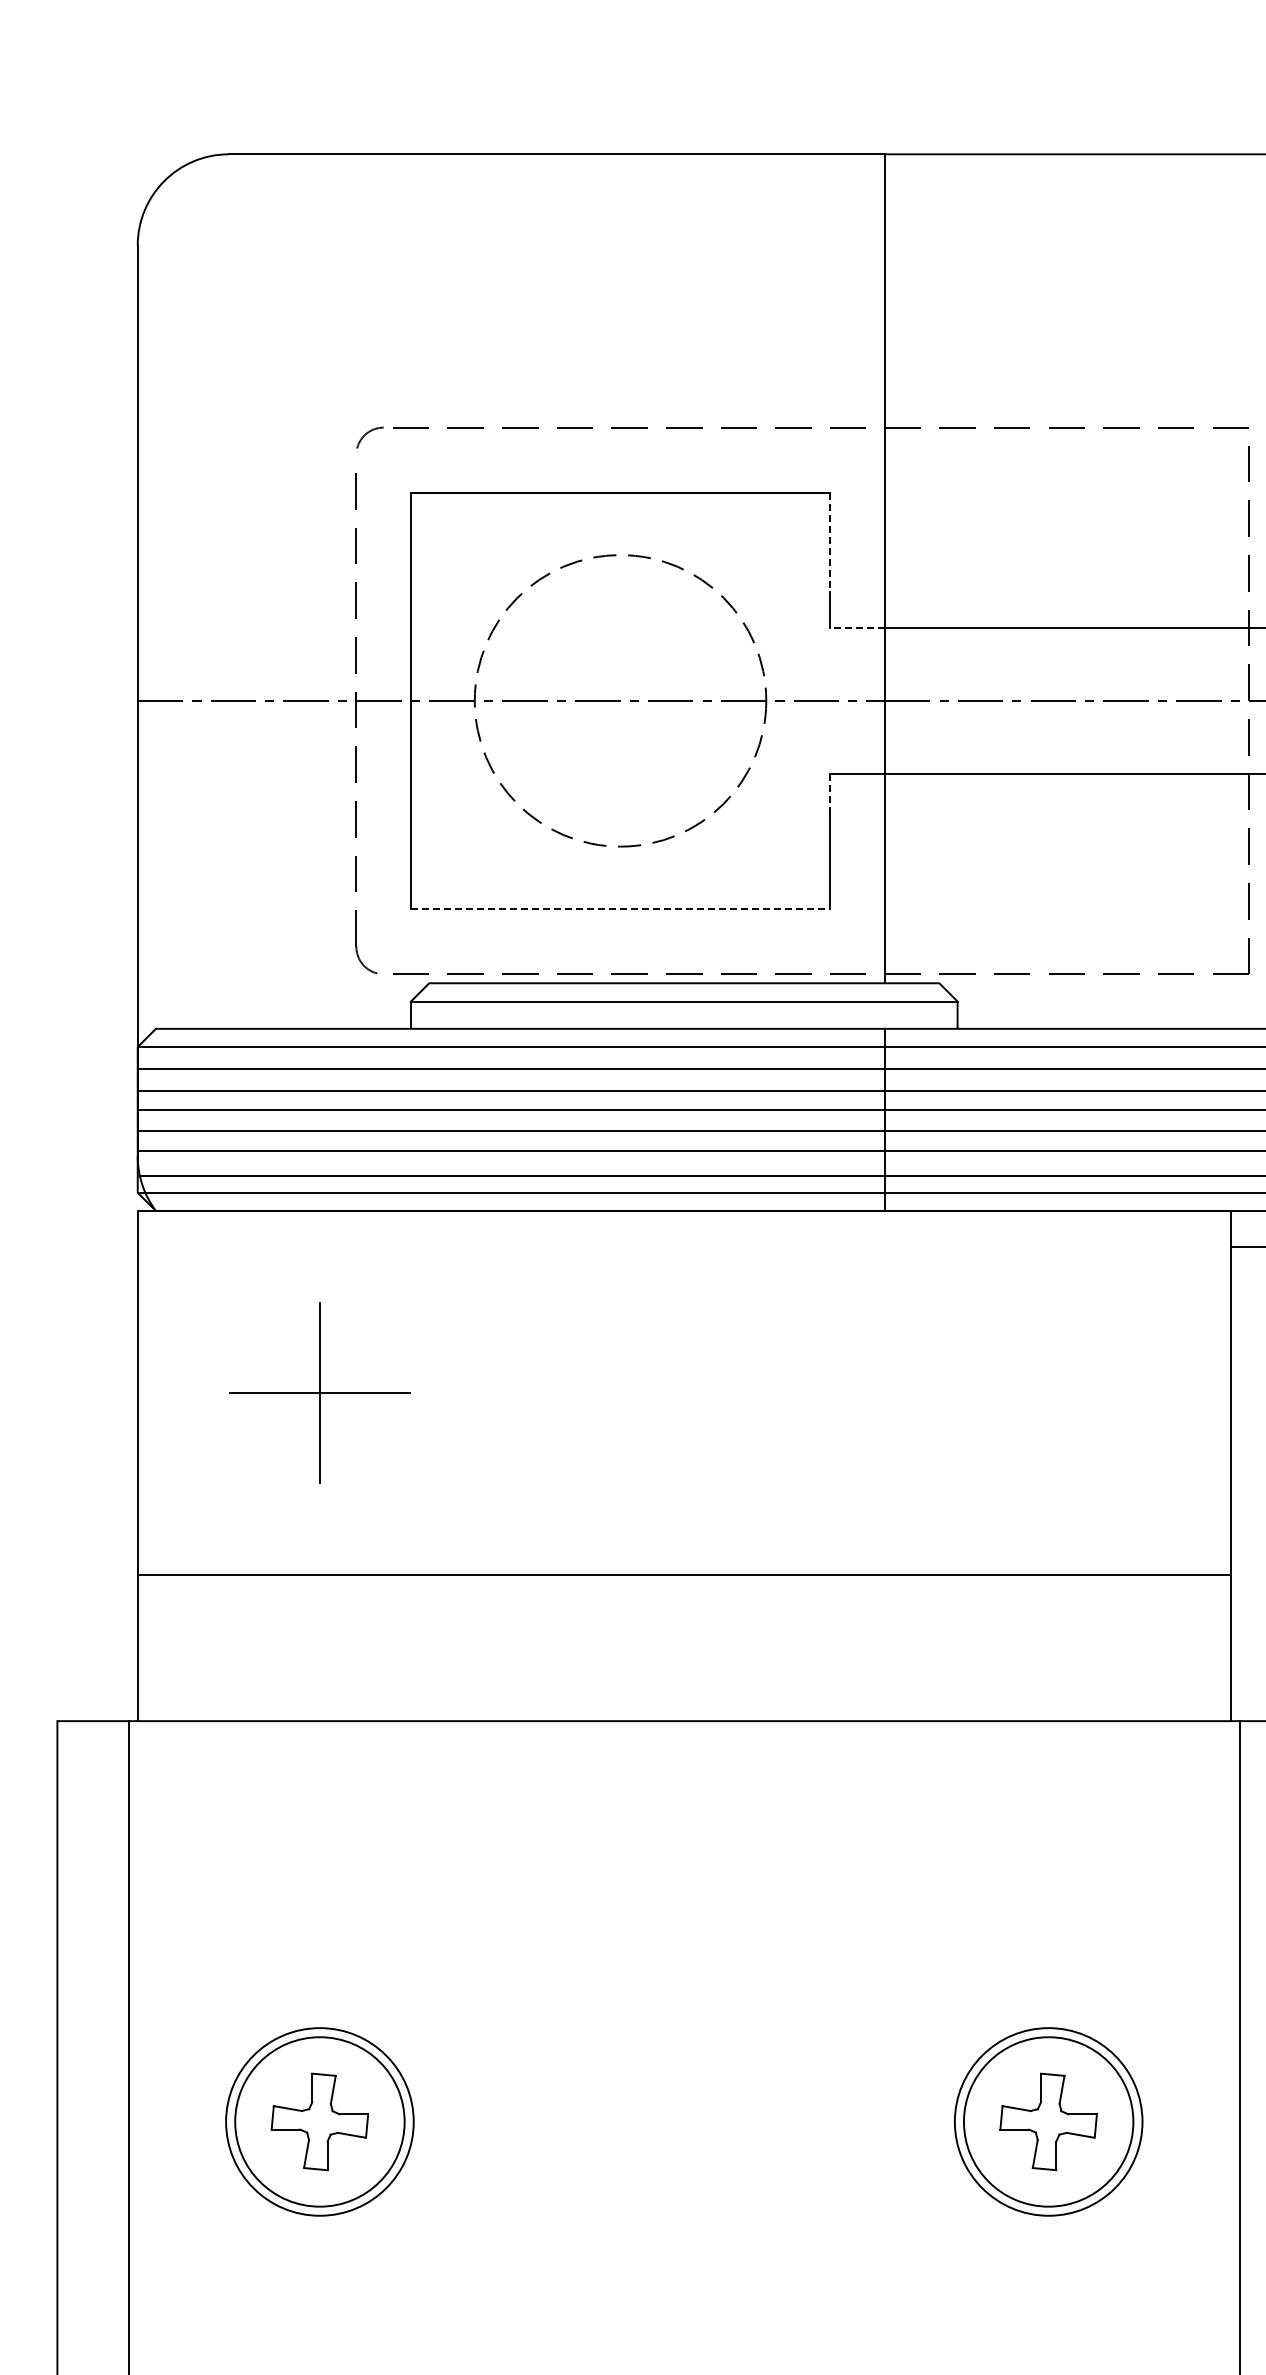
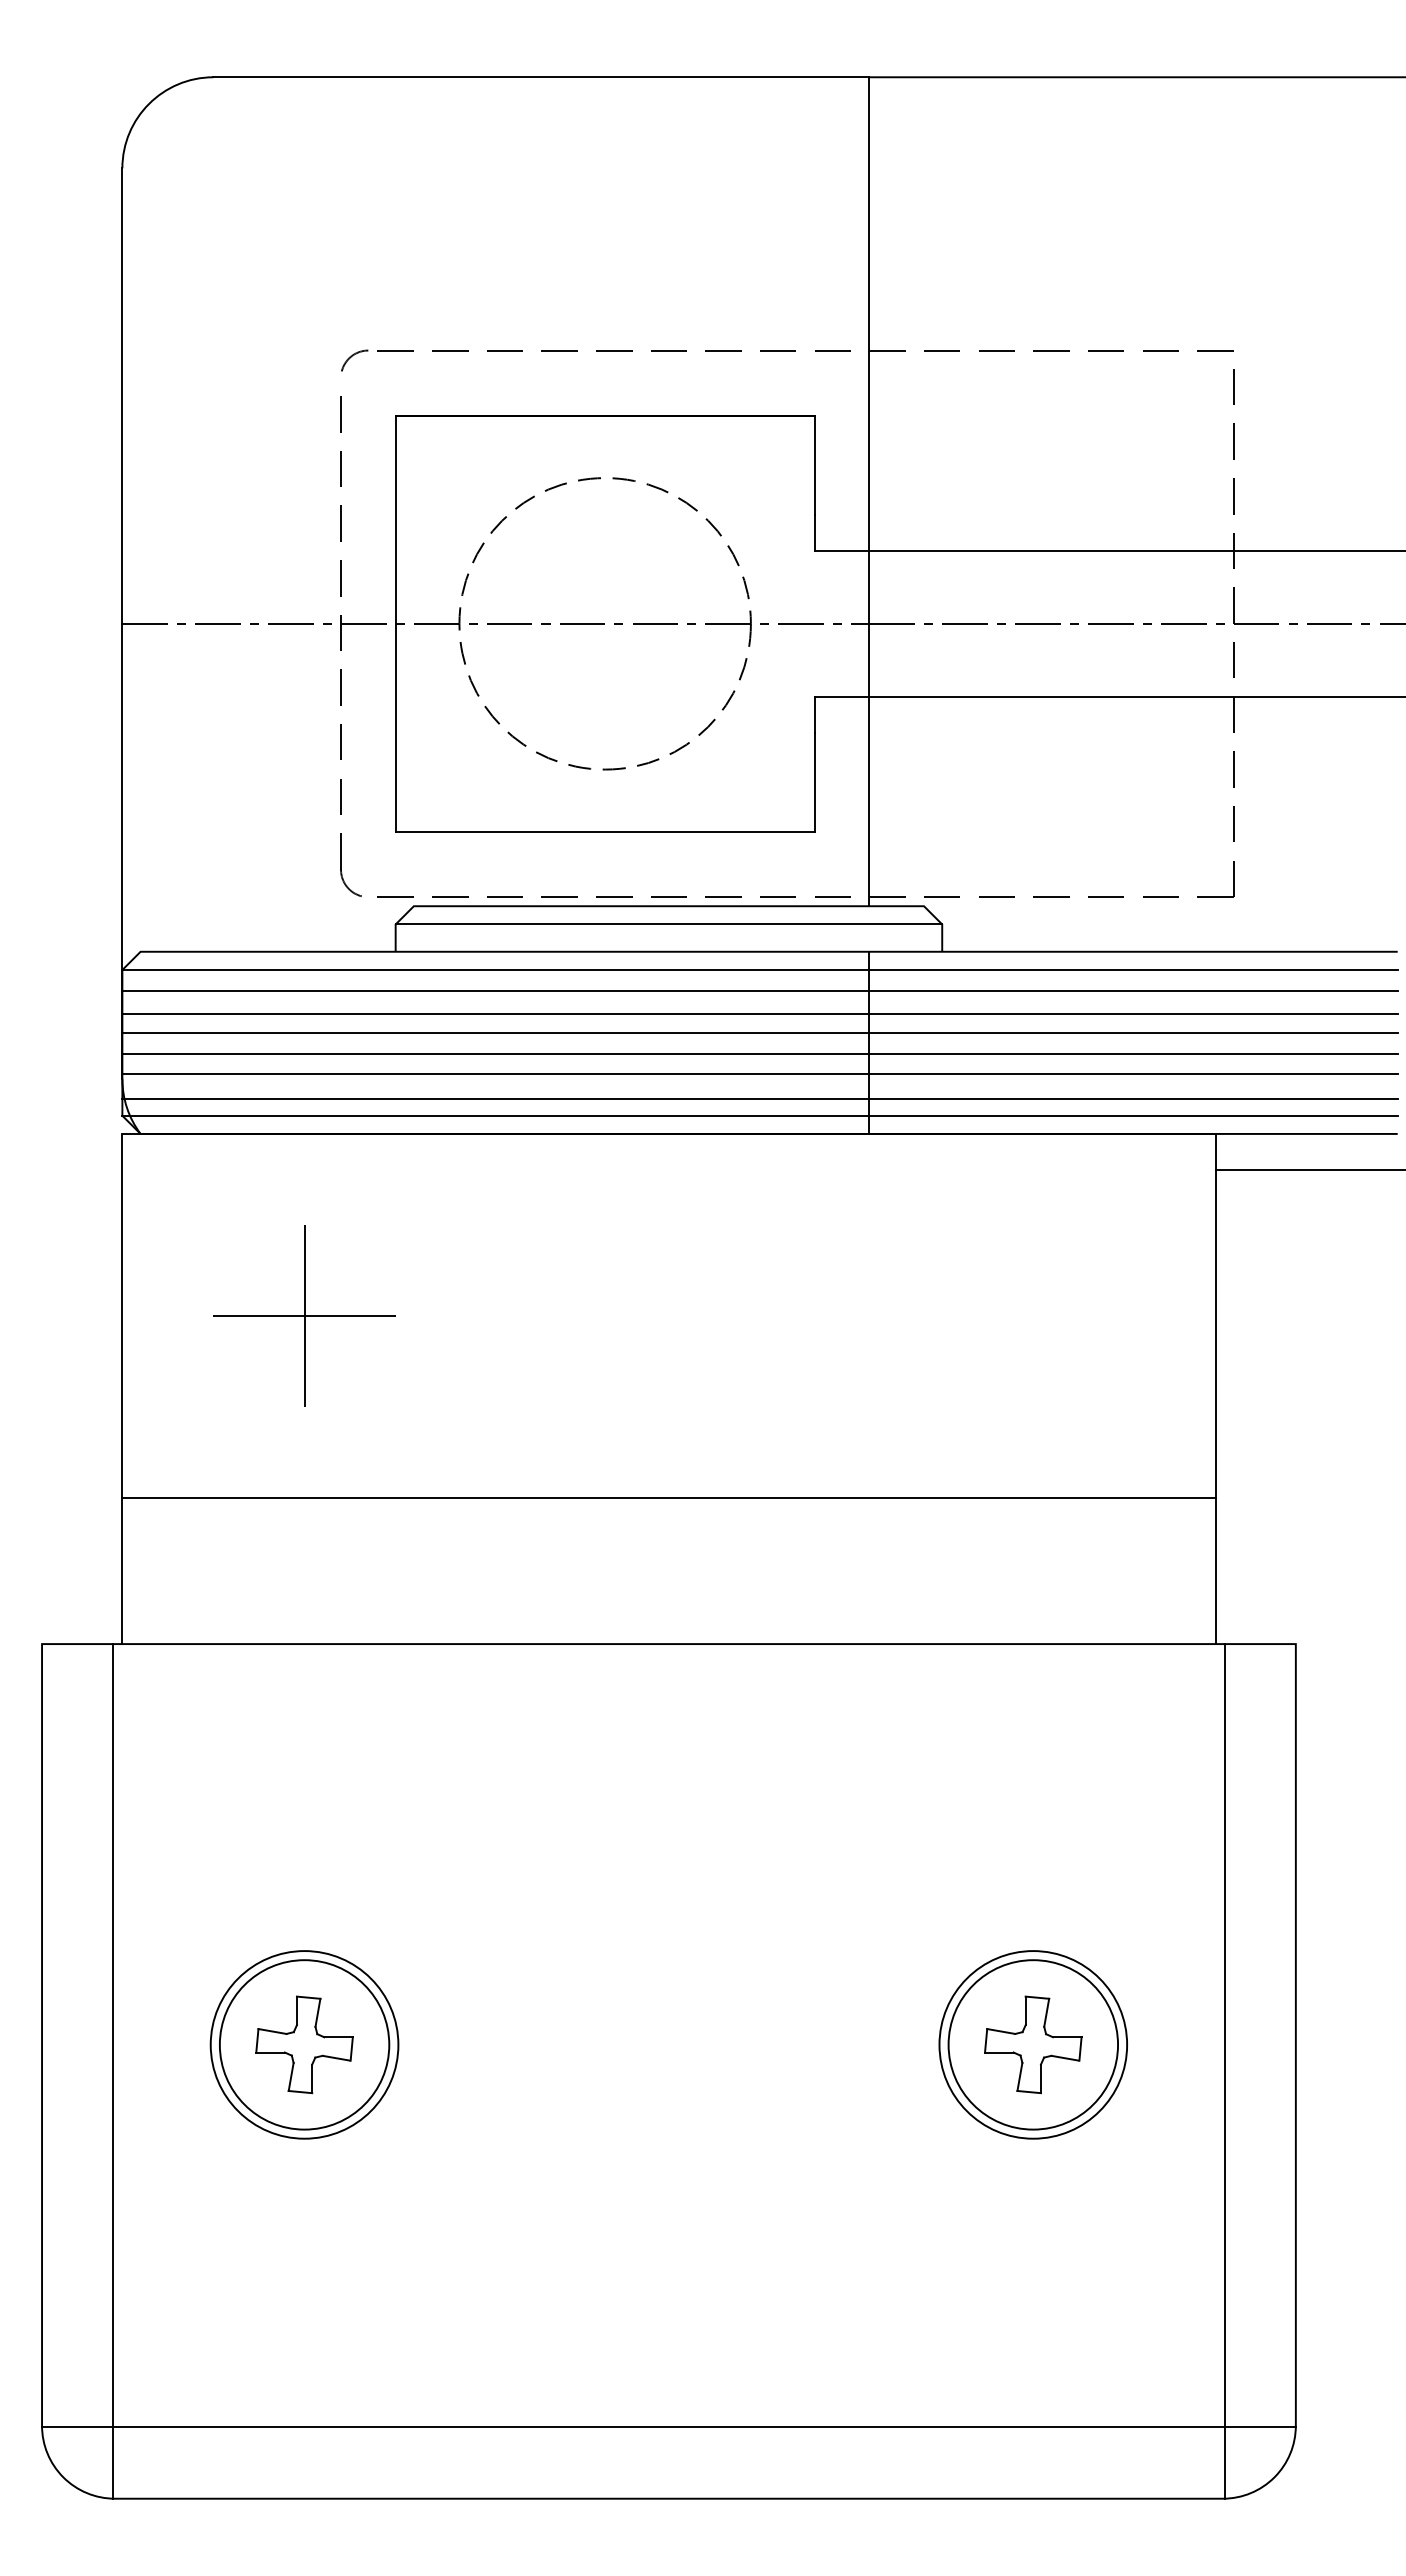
line: (829, 542) -> (814, 465), dashed -> solid
line: (856, 627) -> (841, 550), dashed -> solid
line: (829, 792) -> (814, 715), dashed -> solid
line: (620, 908) -> (605, 831), dashed -> solid

